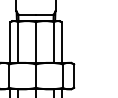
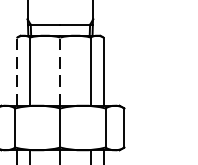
line: (10, 42) -> (17, 71), solid -> dashed
line: (36, 42) -> (61, 71), solid -> dashed

